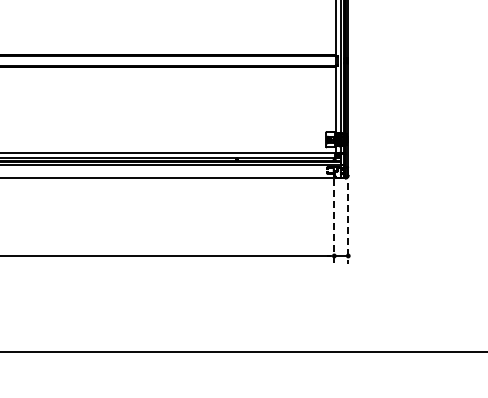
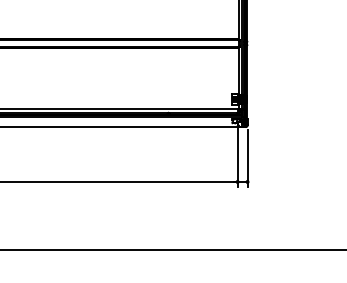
line: (334, 221) -> (237, 157), dashed -> solid
line: (348, 223) -> (247, 158), dashed -> solid

